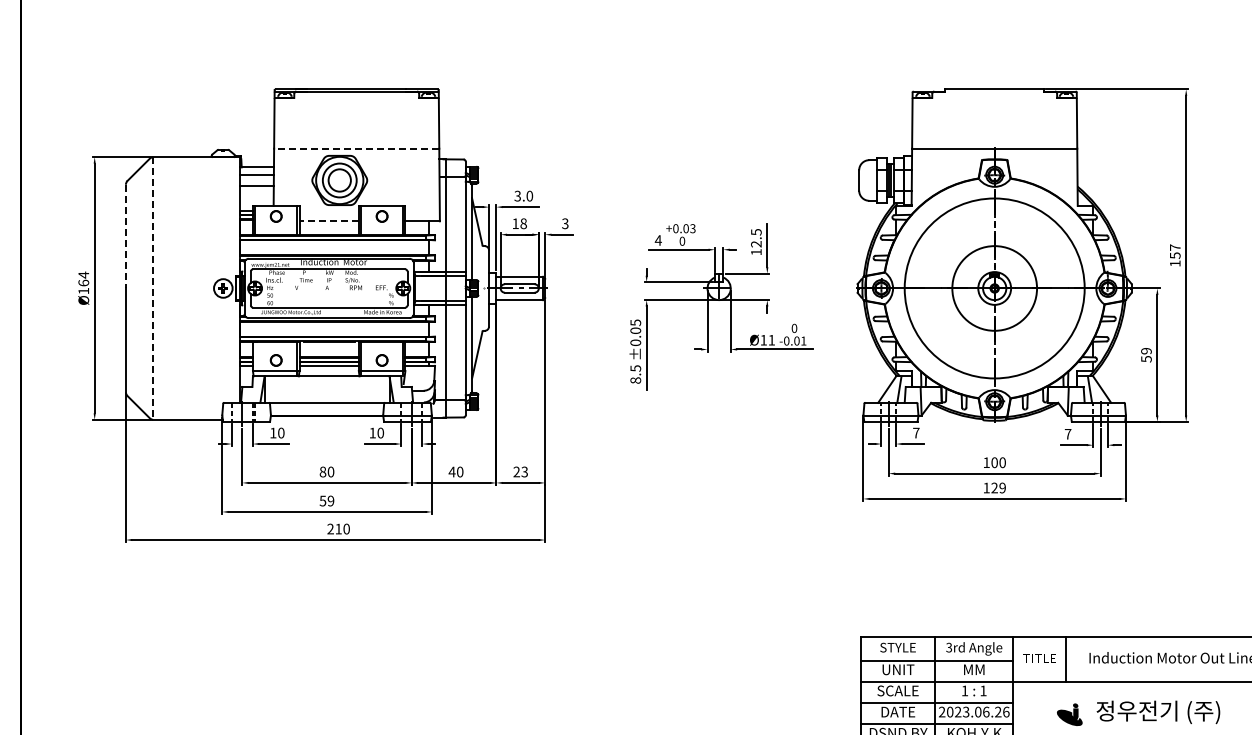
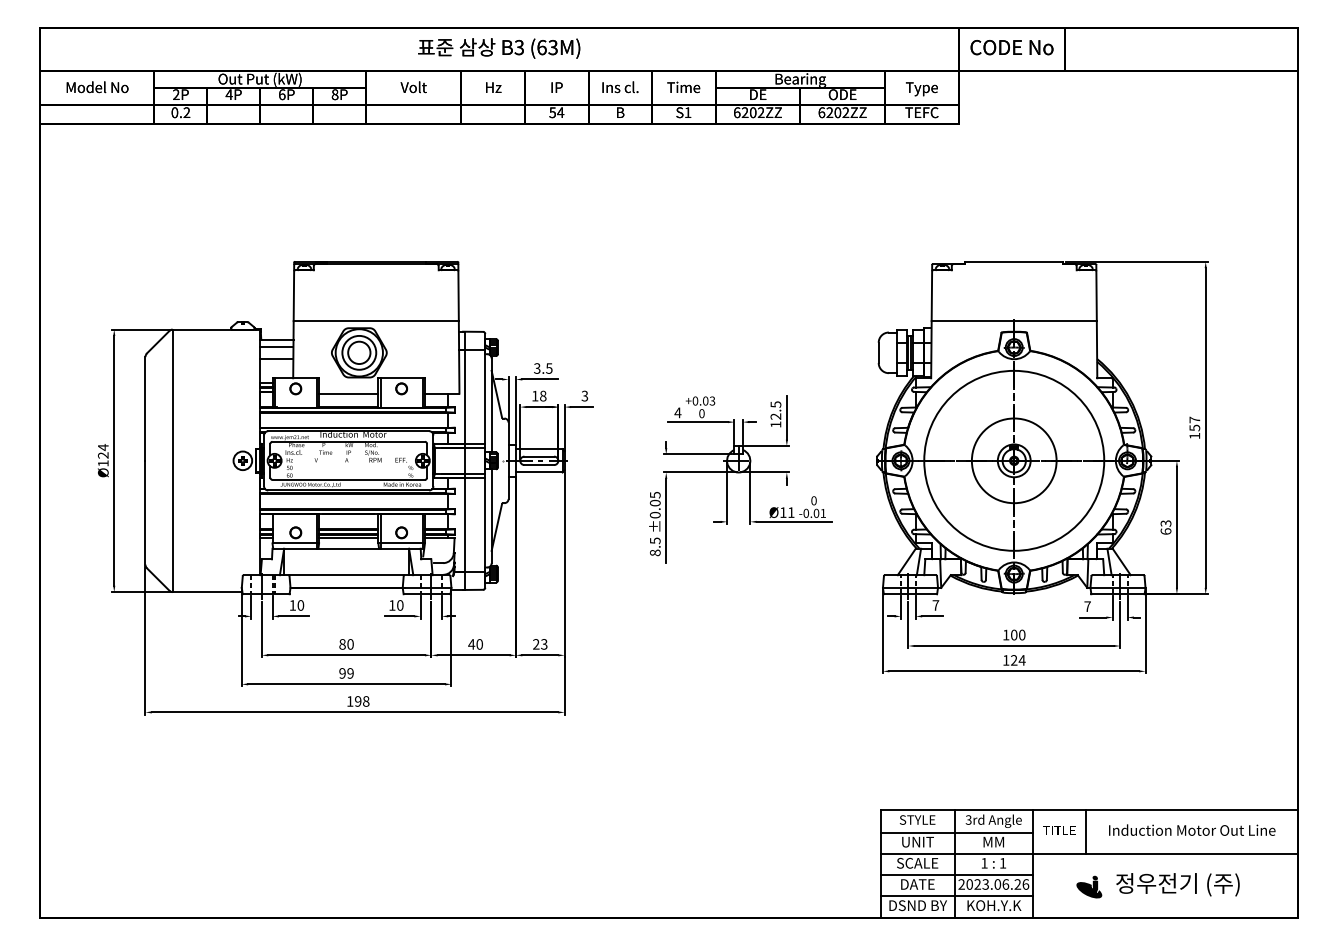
line: (356, 149) -> (376, 321), dashed -> solid
text: (529, 196) -> (549, 368), 3.0 -> 3.5
line: (328, 221) -> (348, 393), dashed -> solid
line: (125, 236) -> (145, 408), dashed -> solid
text: (82, 283) -> (102, 455), 164 -> 124
line: (152, 289) -> (172, 461), dashed -> solid
text: (1145, 355) -> (1165, 527), 59 -> 63
text: (1001, 488) -> (1021, 660), 129 -> 124
text: (322, 501) -> (342, 673), 59 -> 99
text: (338, 529) -> (358, 701), 210 -> 198

